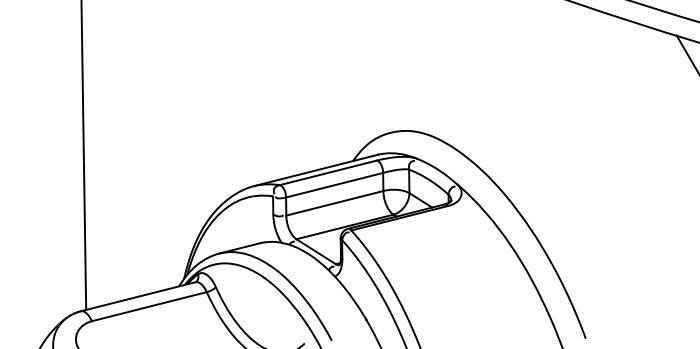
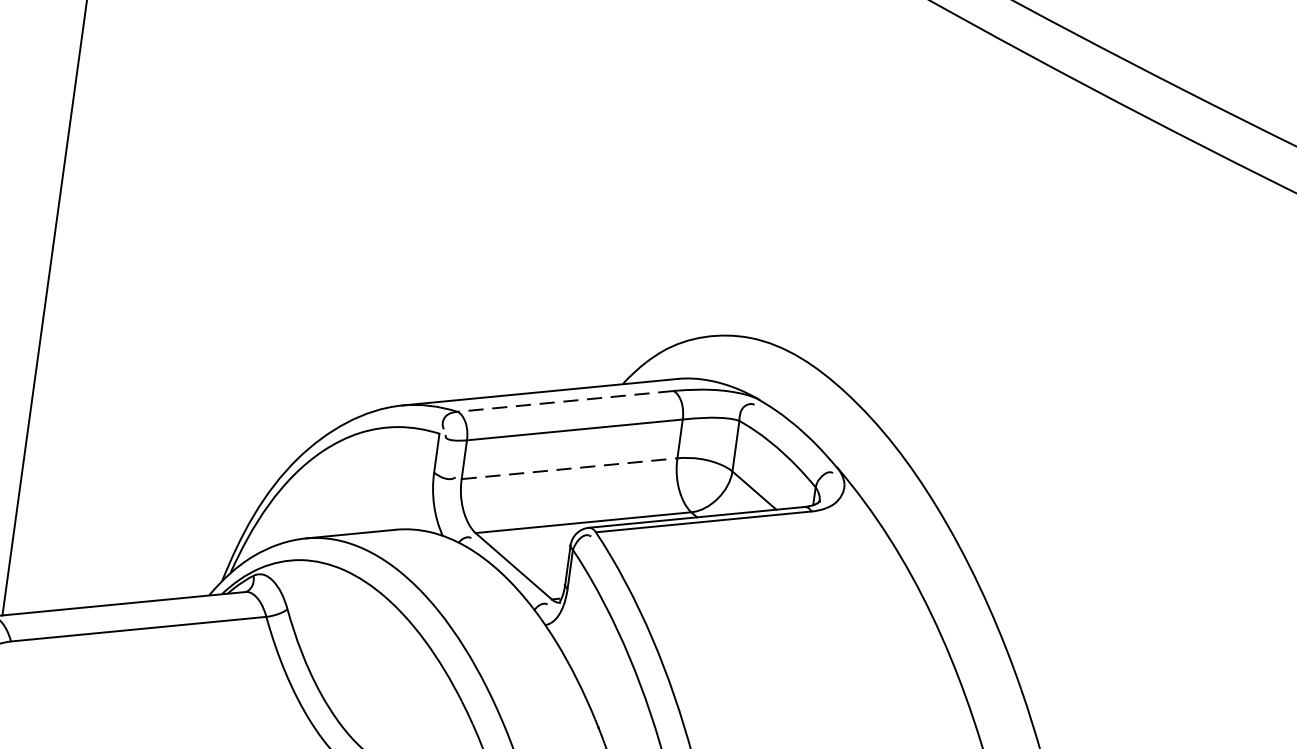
line: (327, 173) -> (563, 402), solid -> dashed
line: (335, 203) -> (570, 469), solid -> dashed

